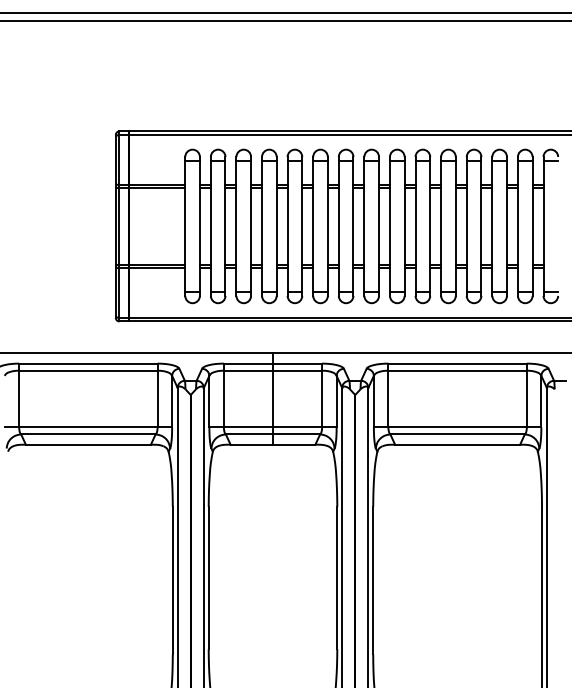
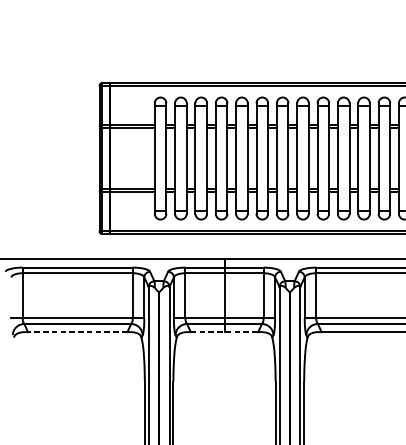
line: (88, 444) -> (77, 331), solid -> dashed
line: (273, 444) -> (224, 331), solid -> dashed

